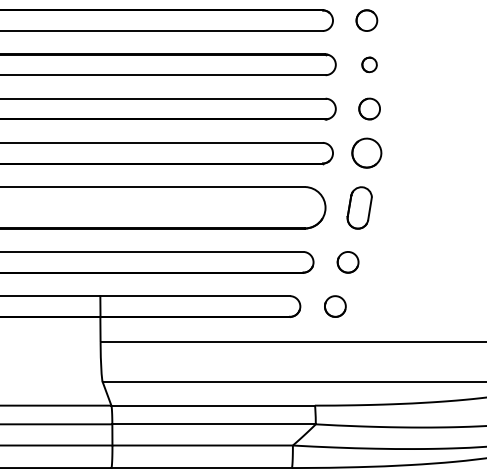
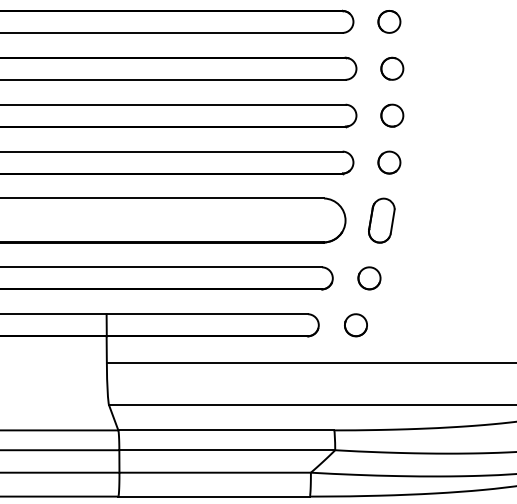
part: (369, 64) -> (392, 68), size x1.43
part: (366, 153) -> (389, 162), size x0.71

